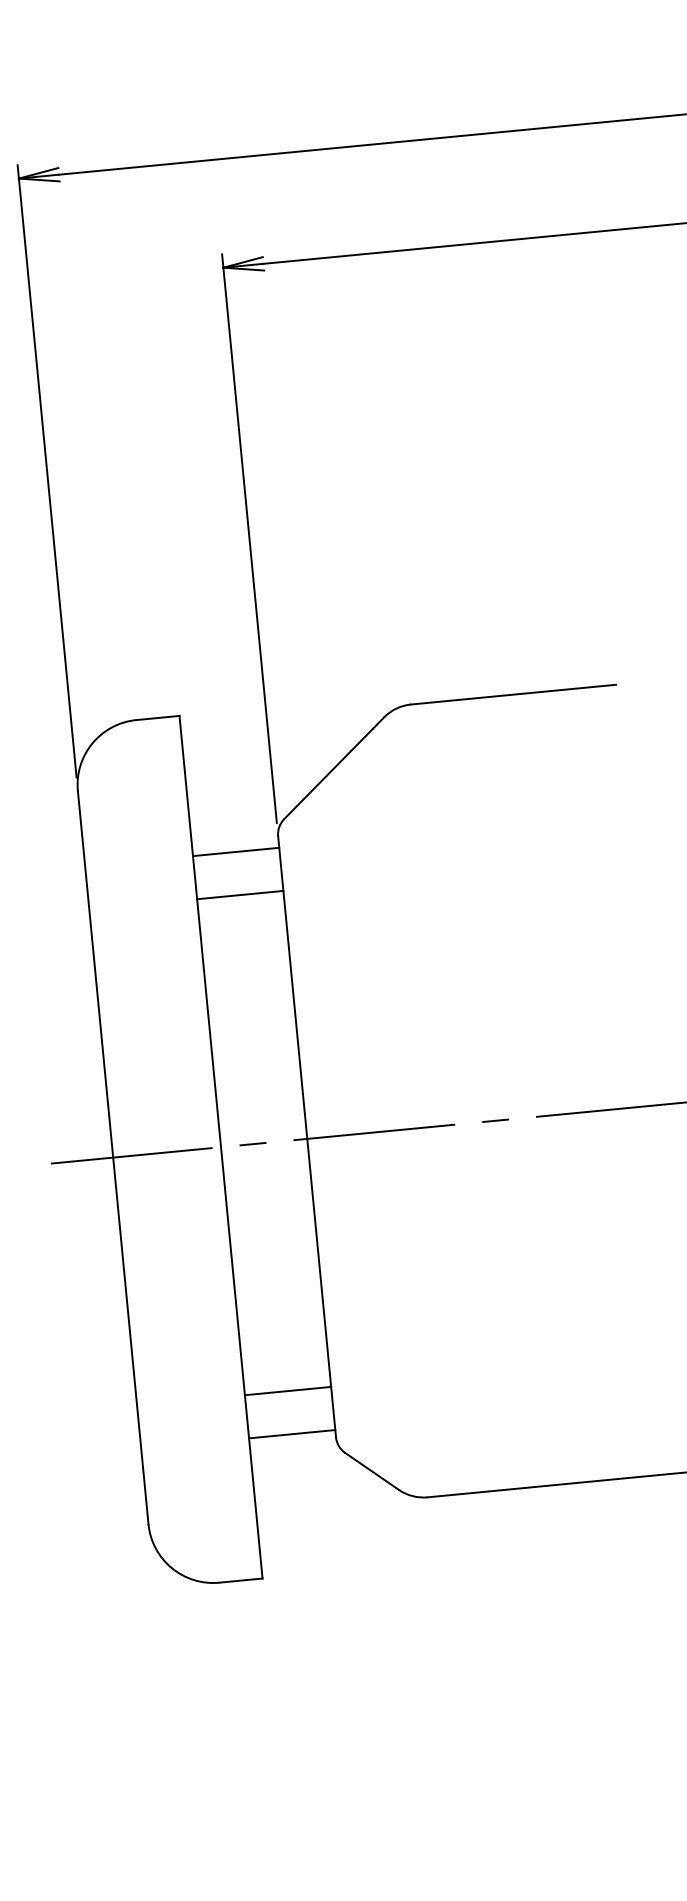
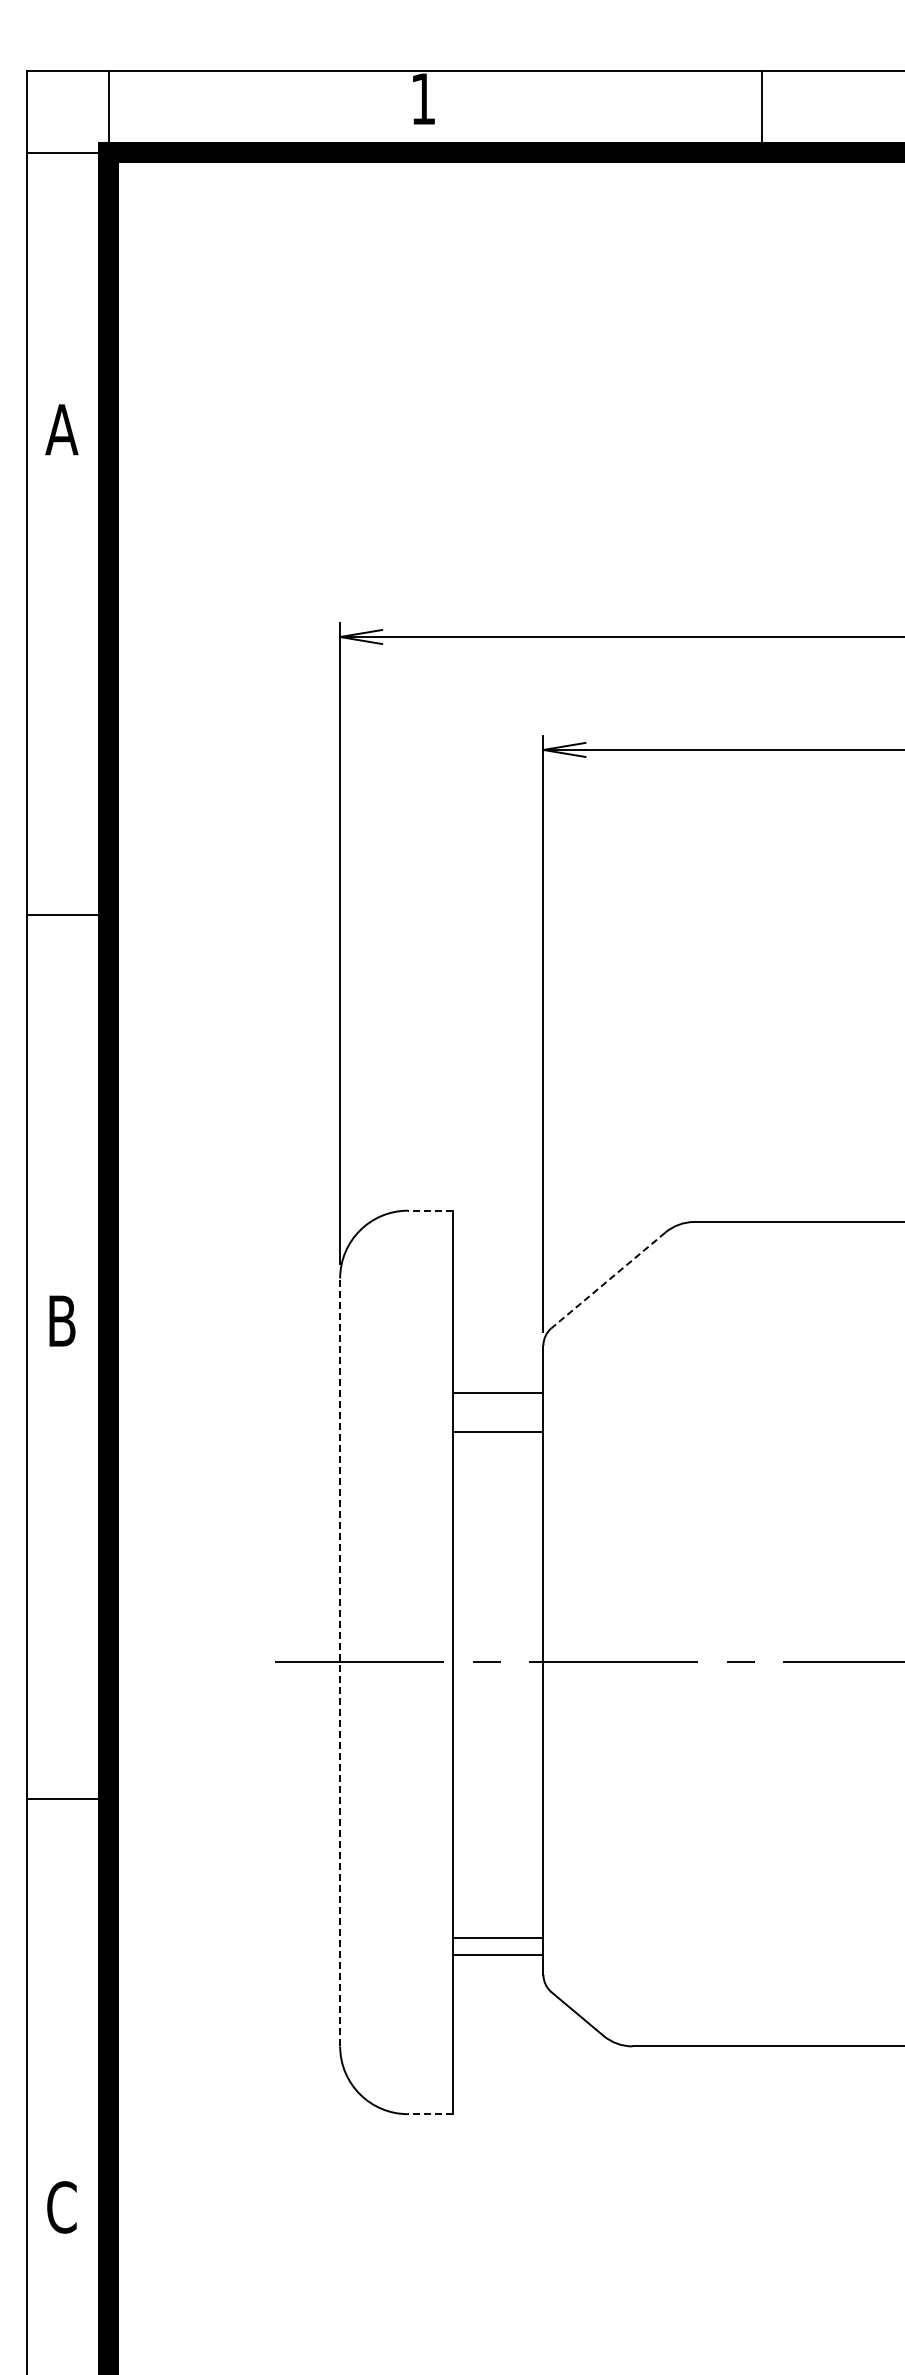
line: (157, 717) -> (430, 1210), solid -> dashed
line: (334, 768) -> (608, 1280), solid -> dashed
line: (236, 851) -> (498, 1392), moved
line: (240, 894) -> (498, 1431), moved
line: (113, 1157) -> (340, 1662), solid -> dashed
line: (288, 1391) -> (498, 1955), moved
line: (292, 1434) -> (498, 1938), moved
line: (241, 1580) -> (430, 2114), solid -> dashed

